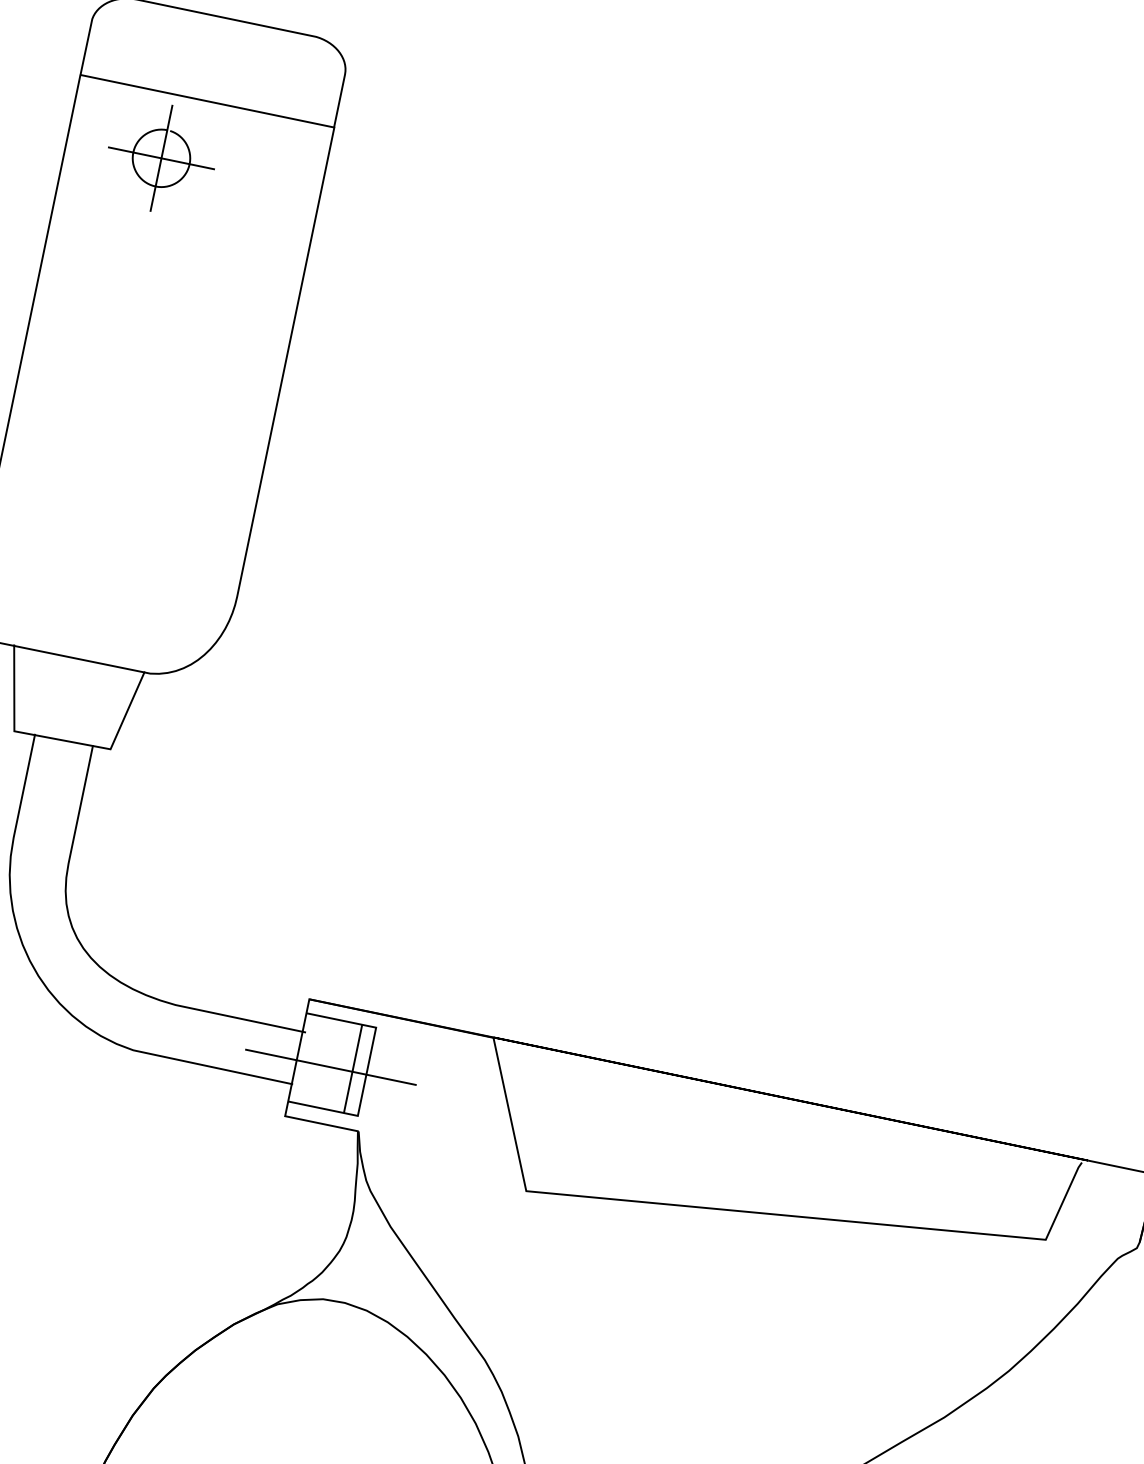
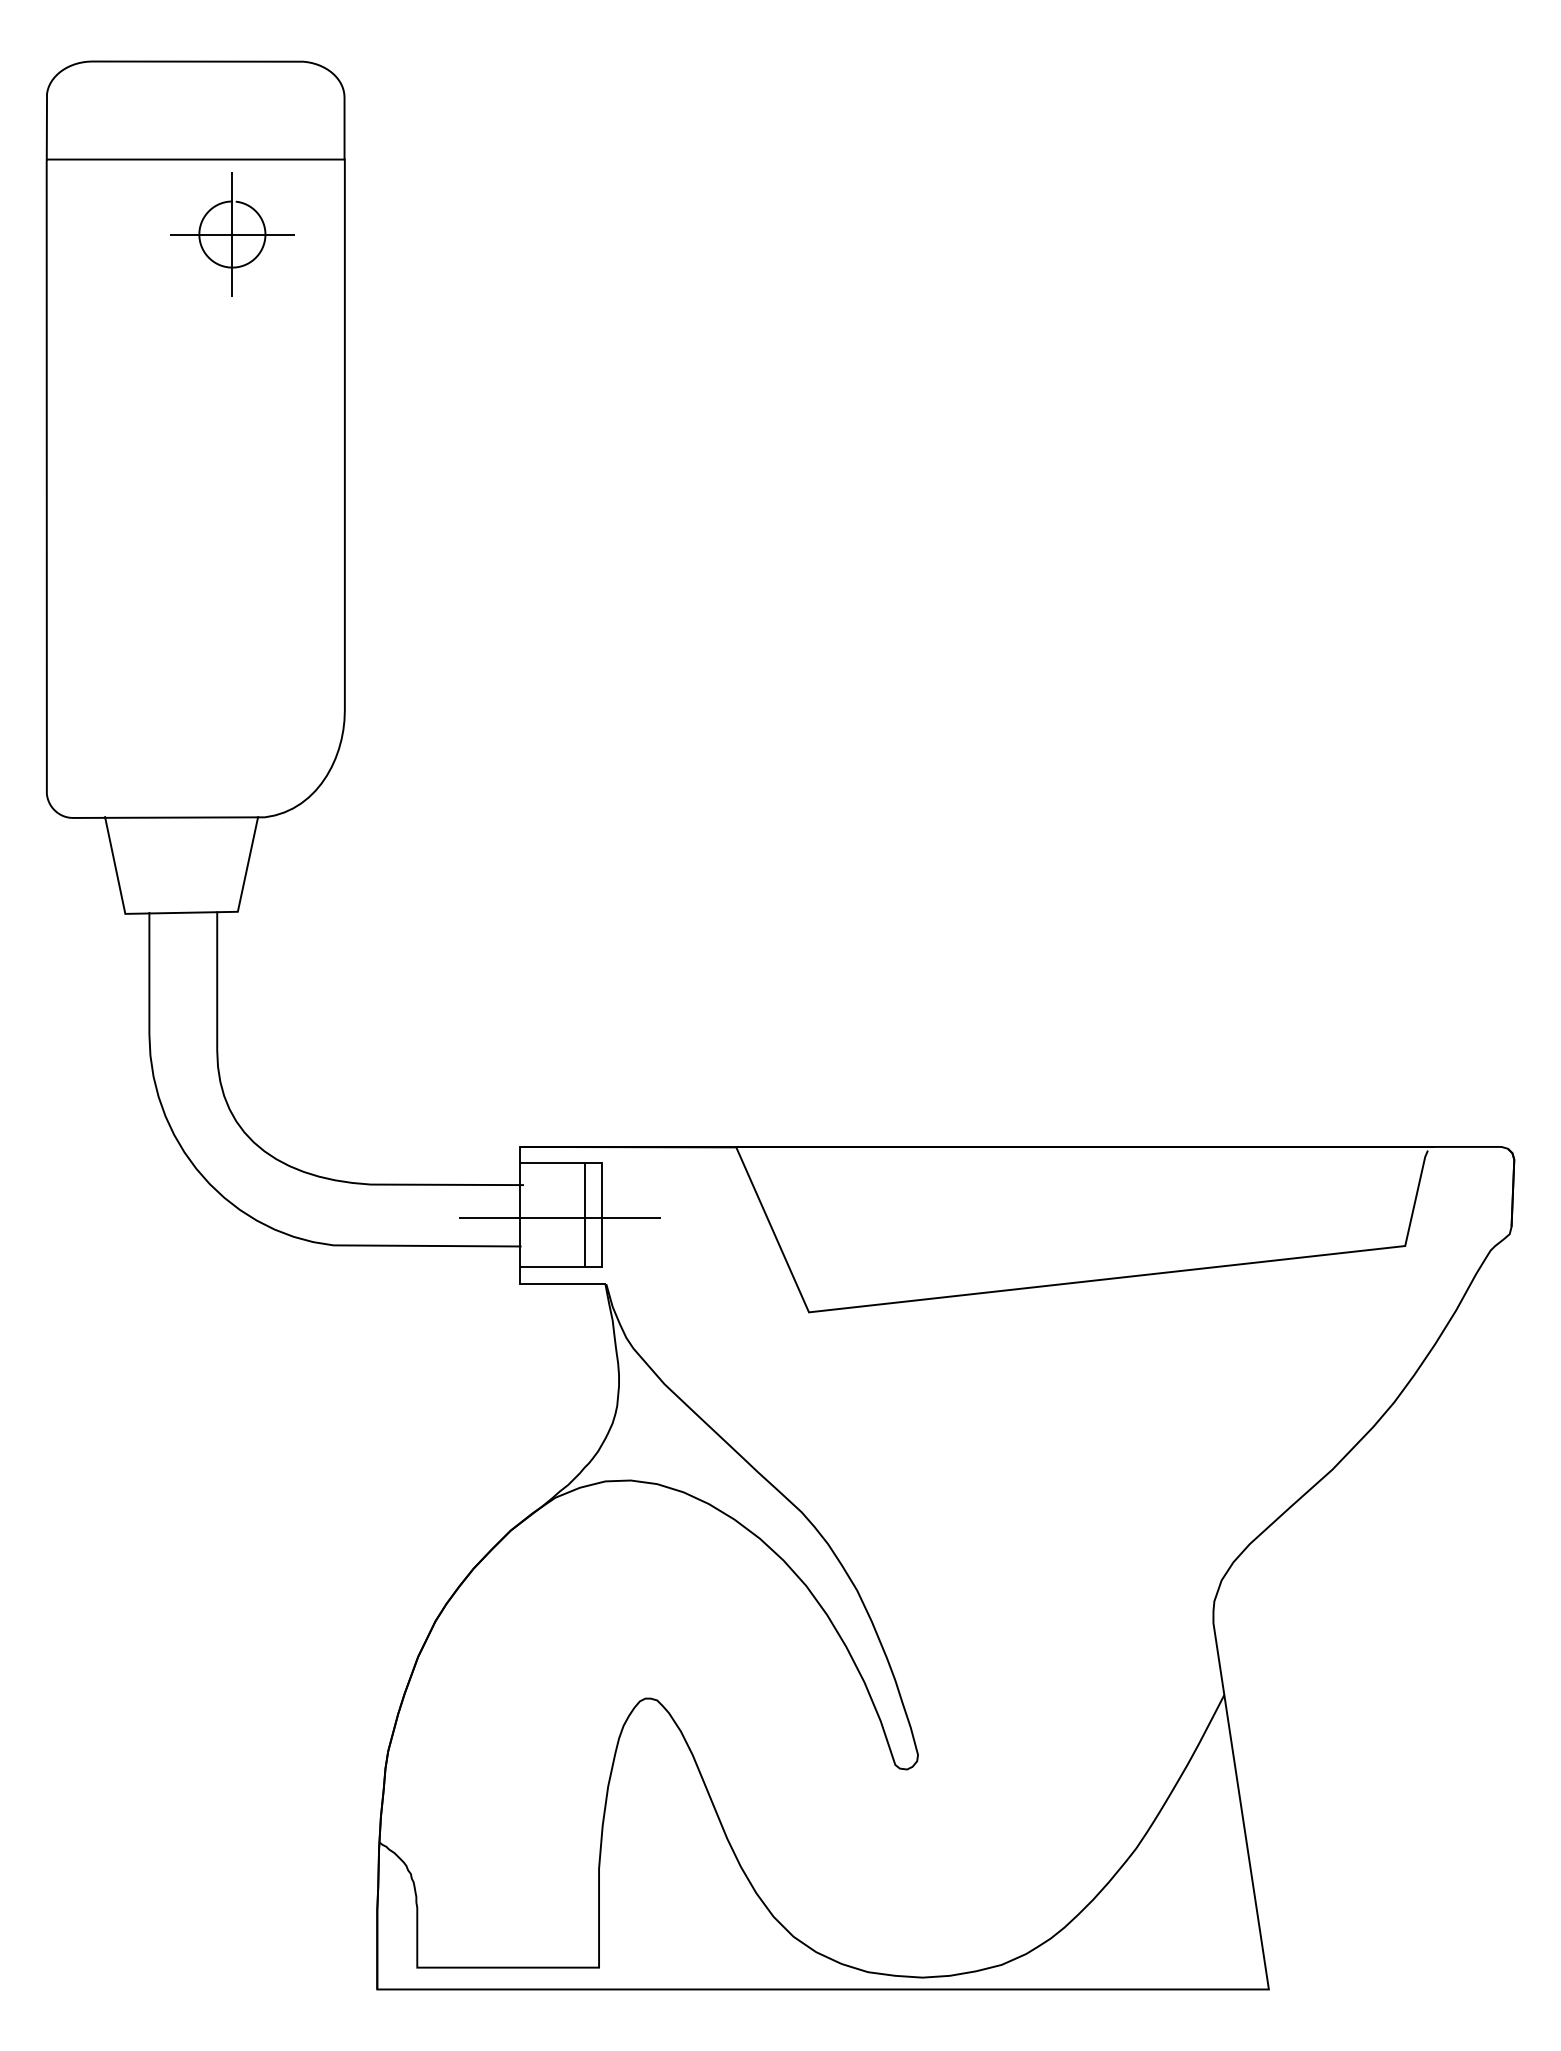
part: (161, 158) -> (232, 234), moved

